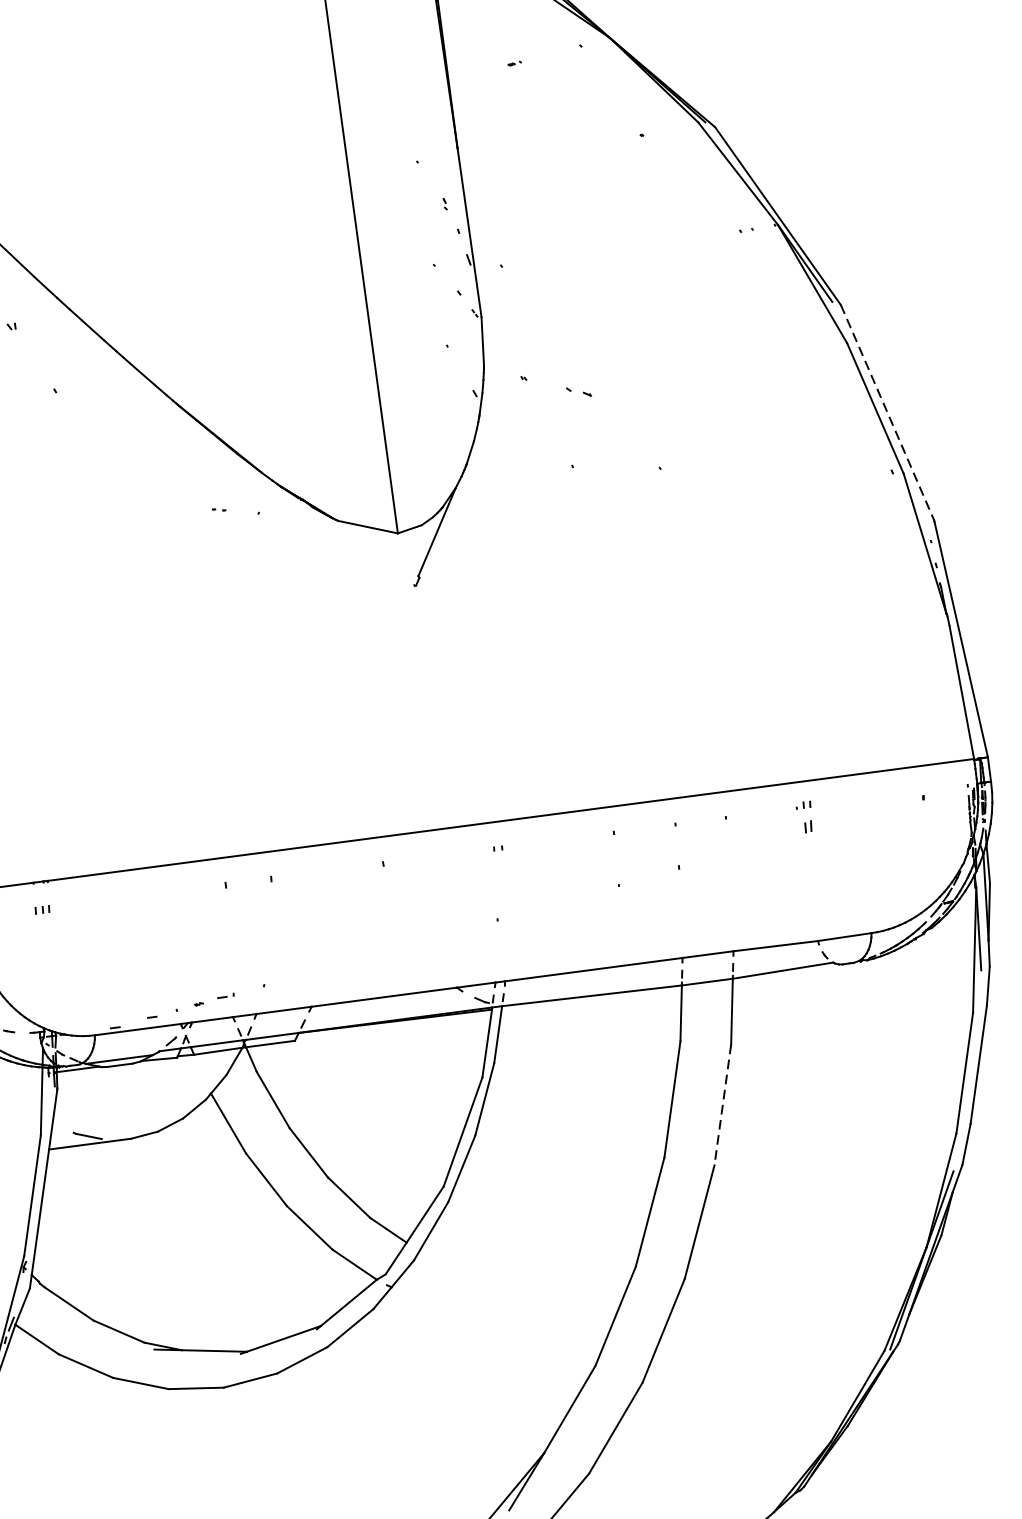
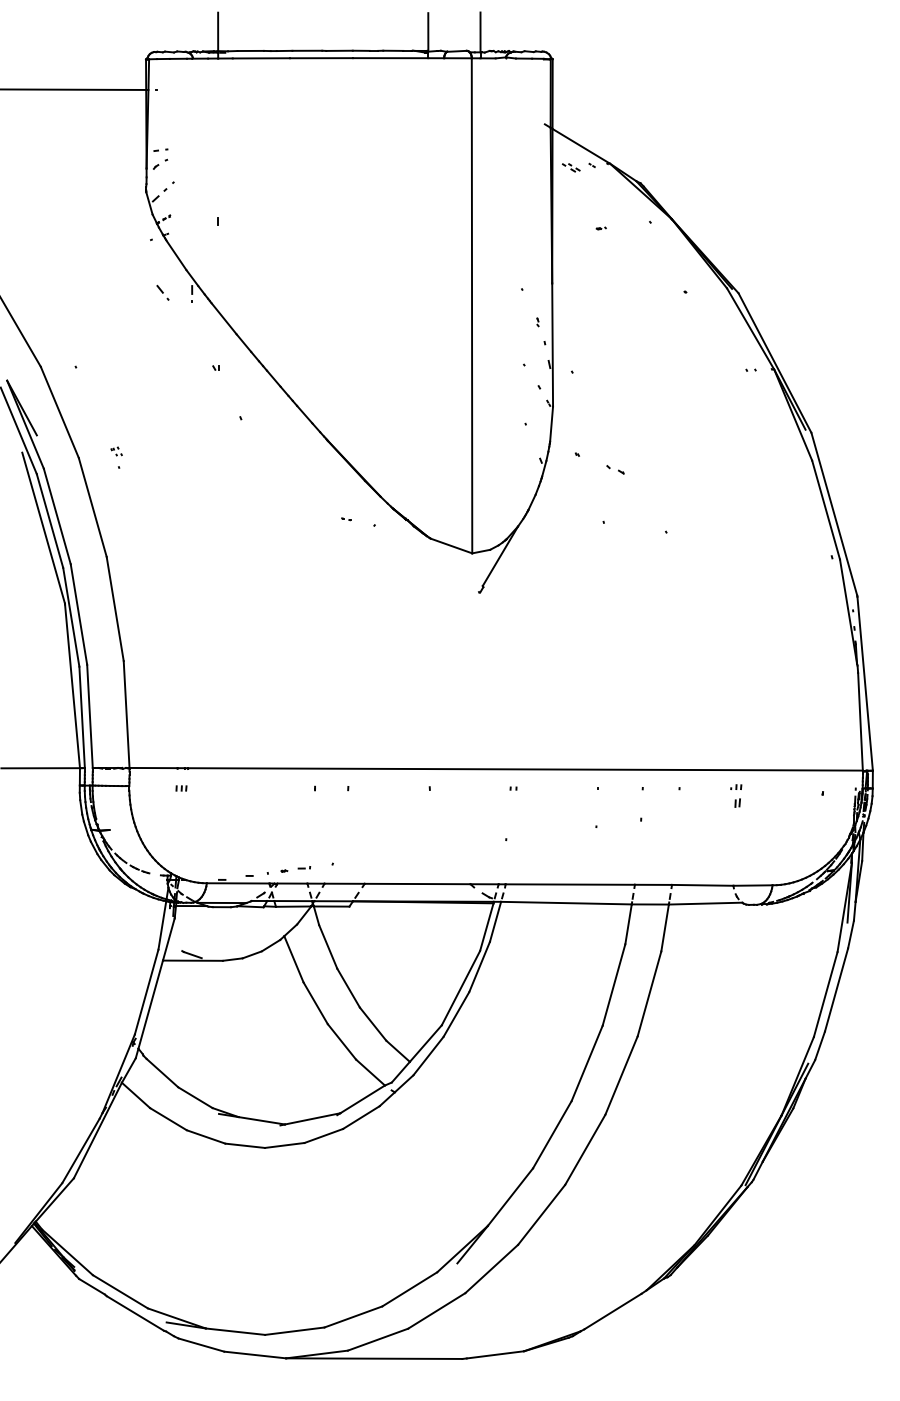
line: (887, 412) -> (834, 514), dashed -> solid
line: (722, 1105) -> (649, 994), dashed -> solid

